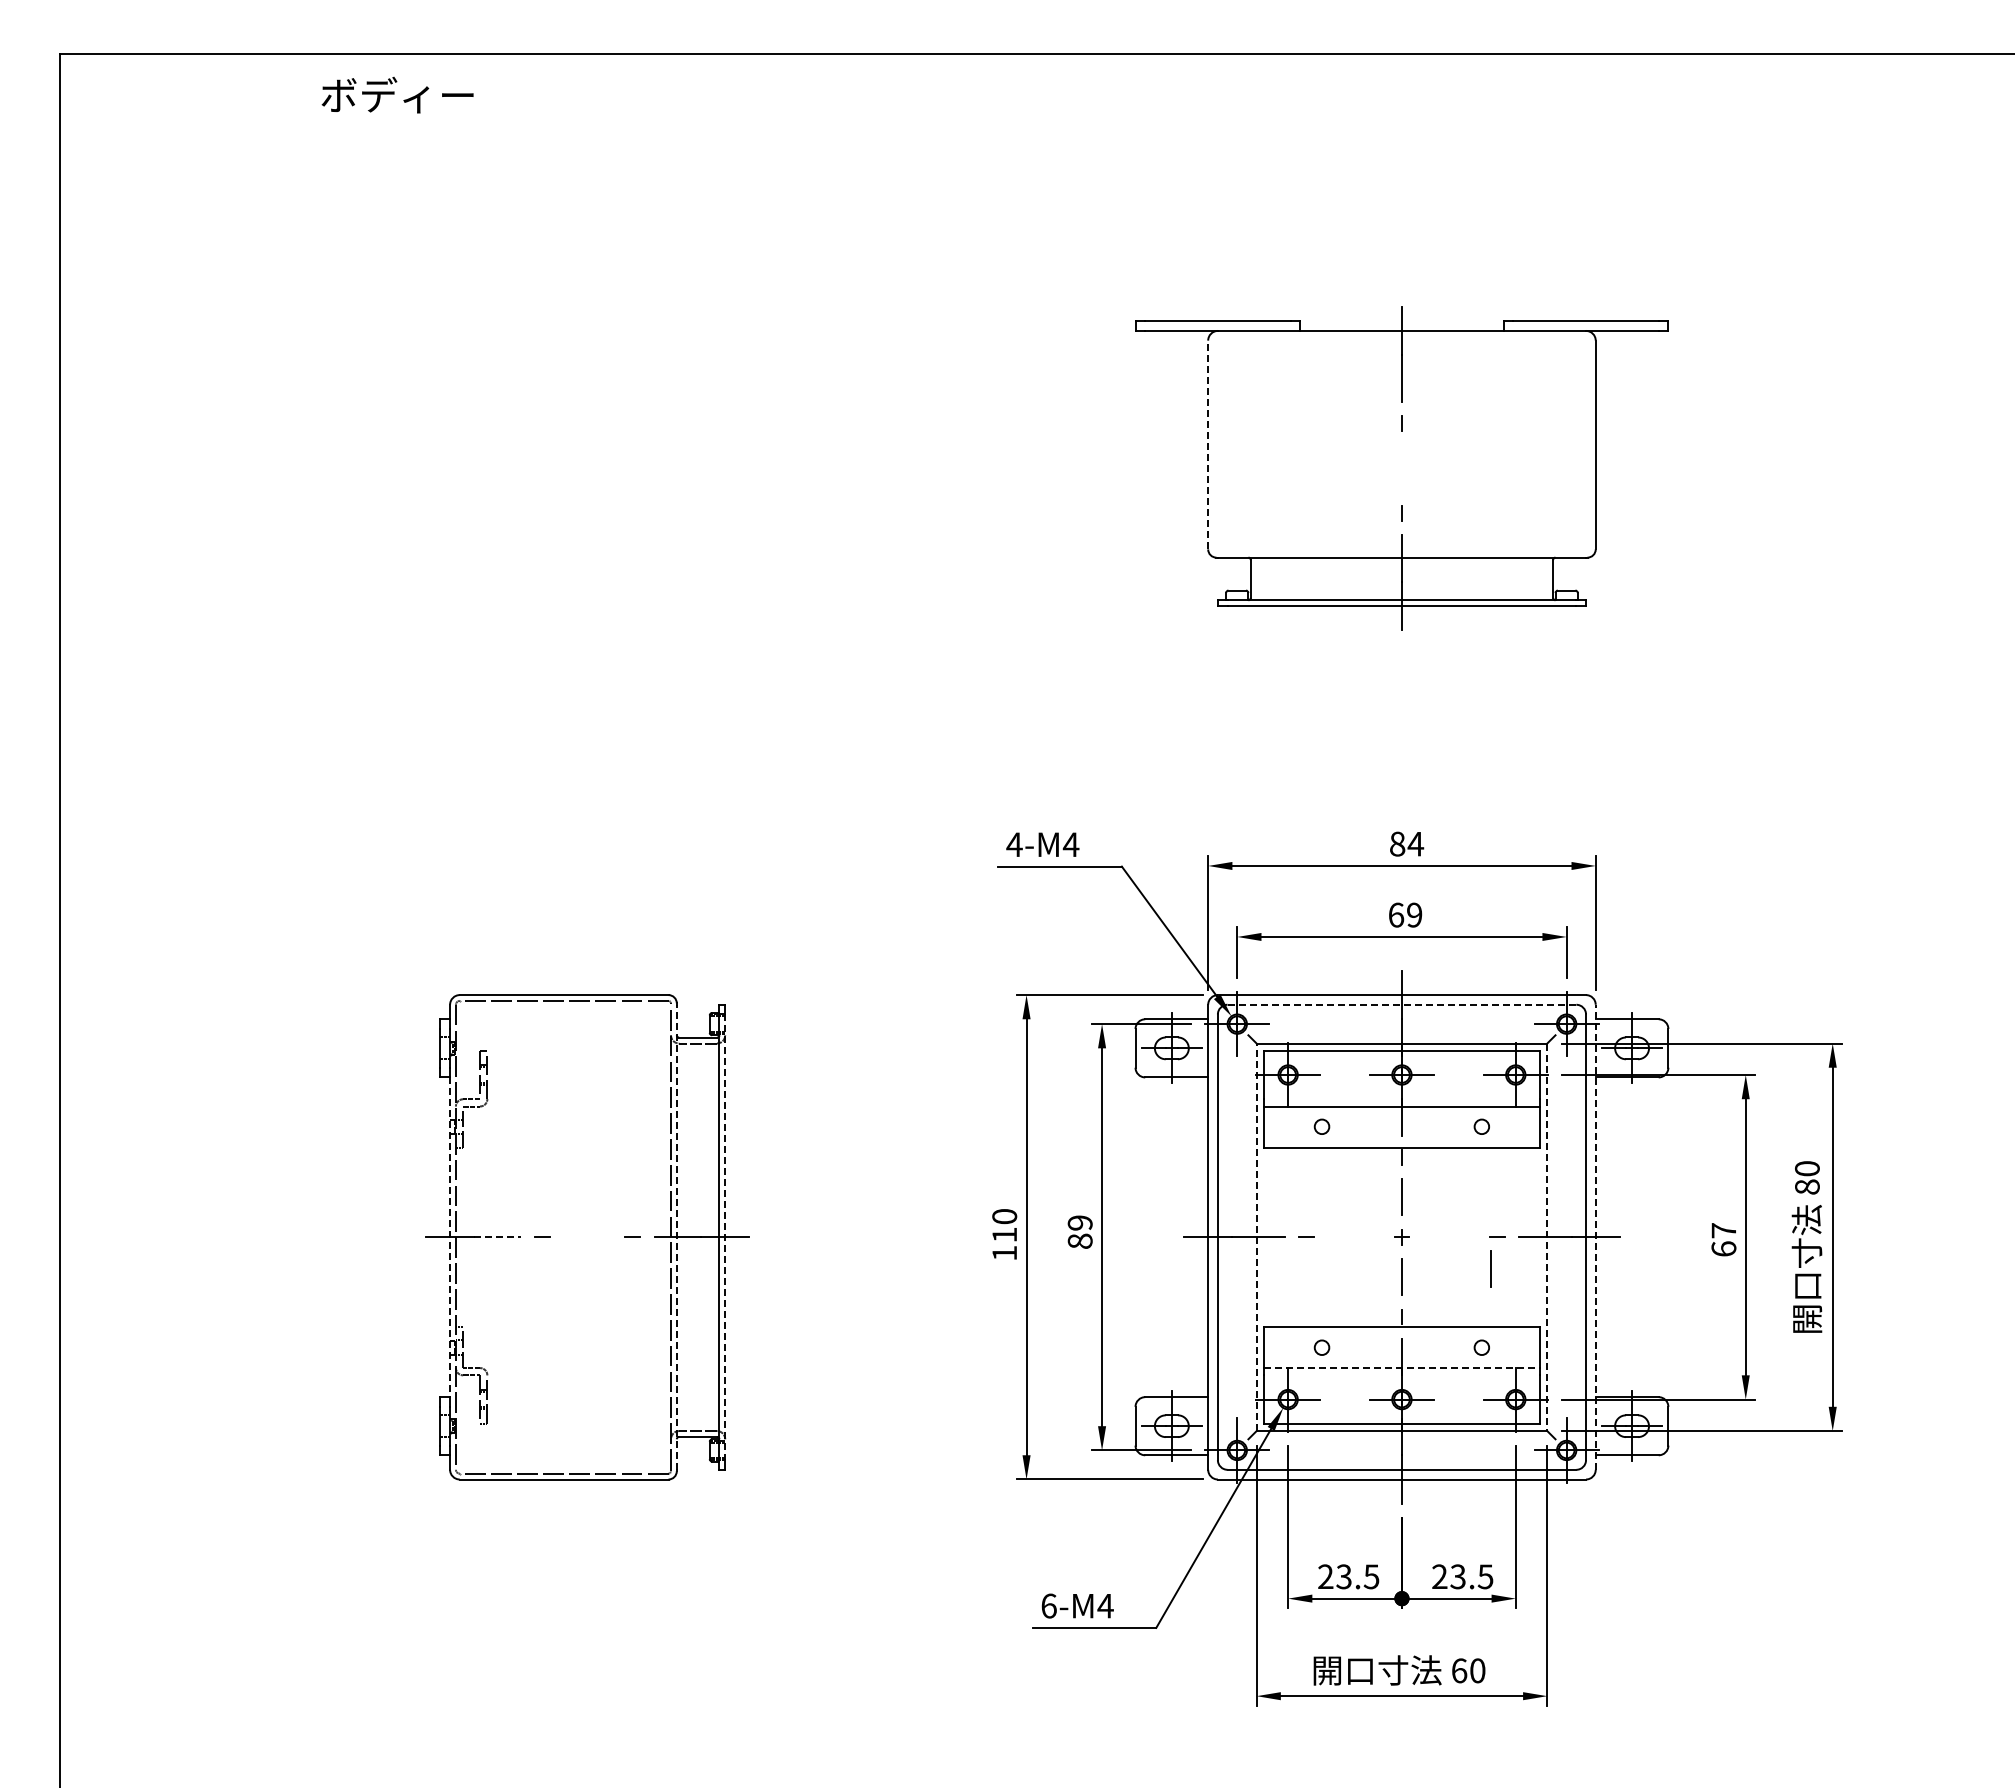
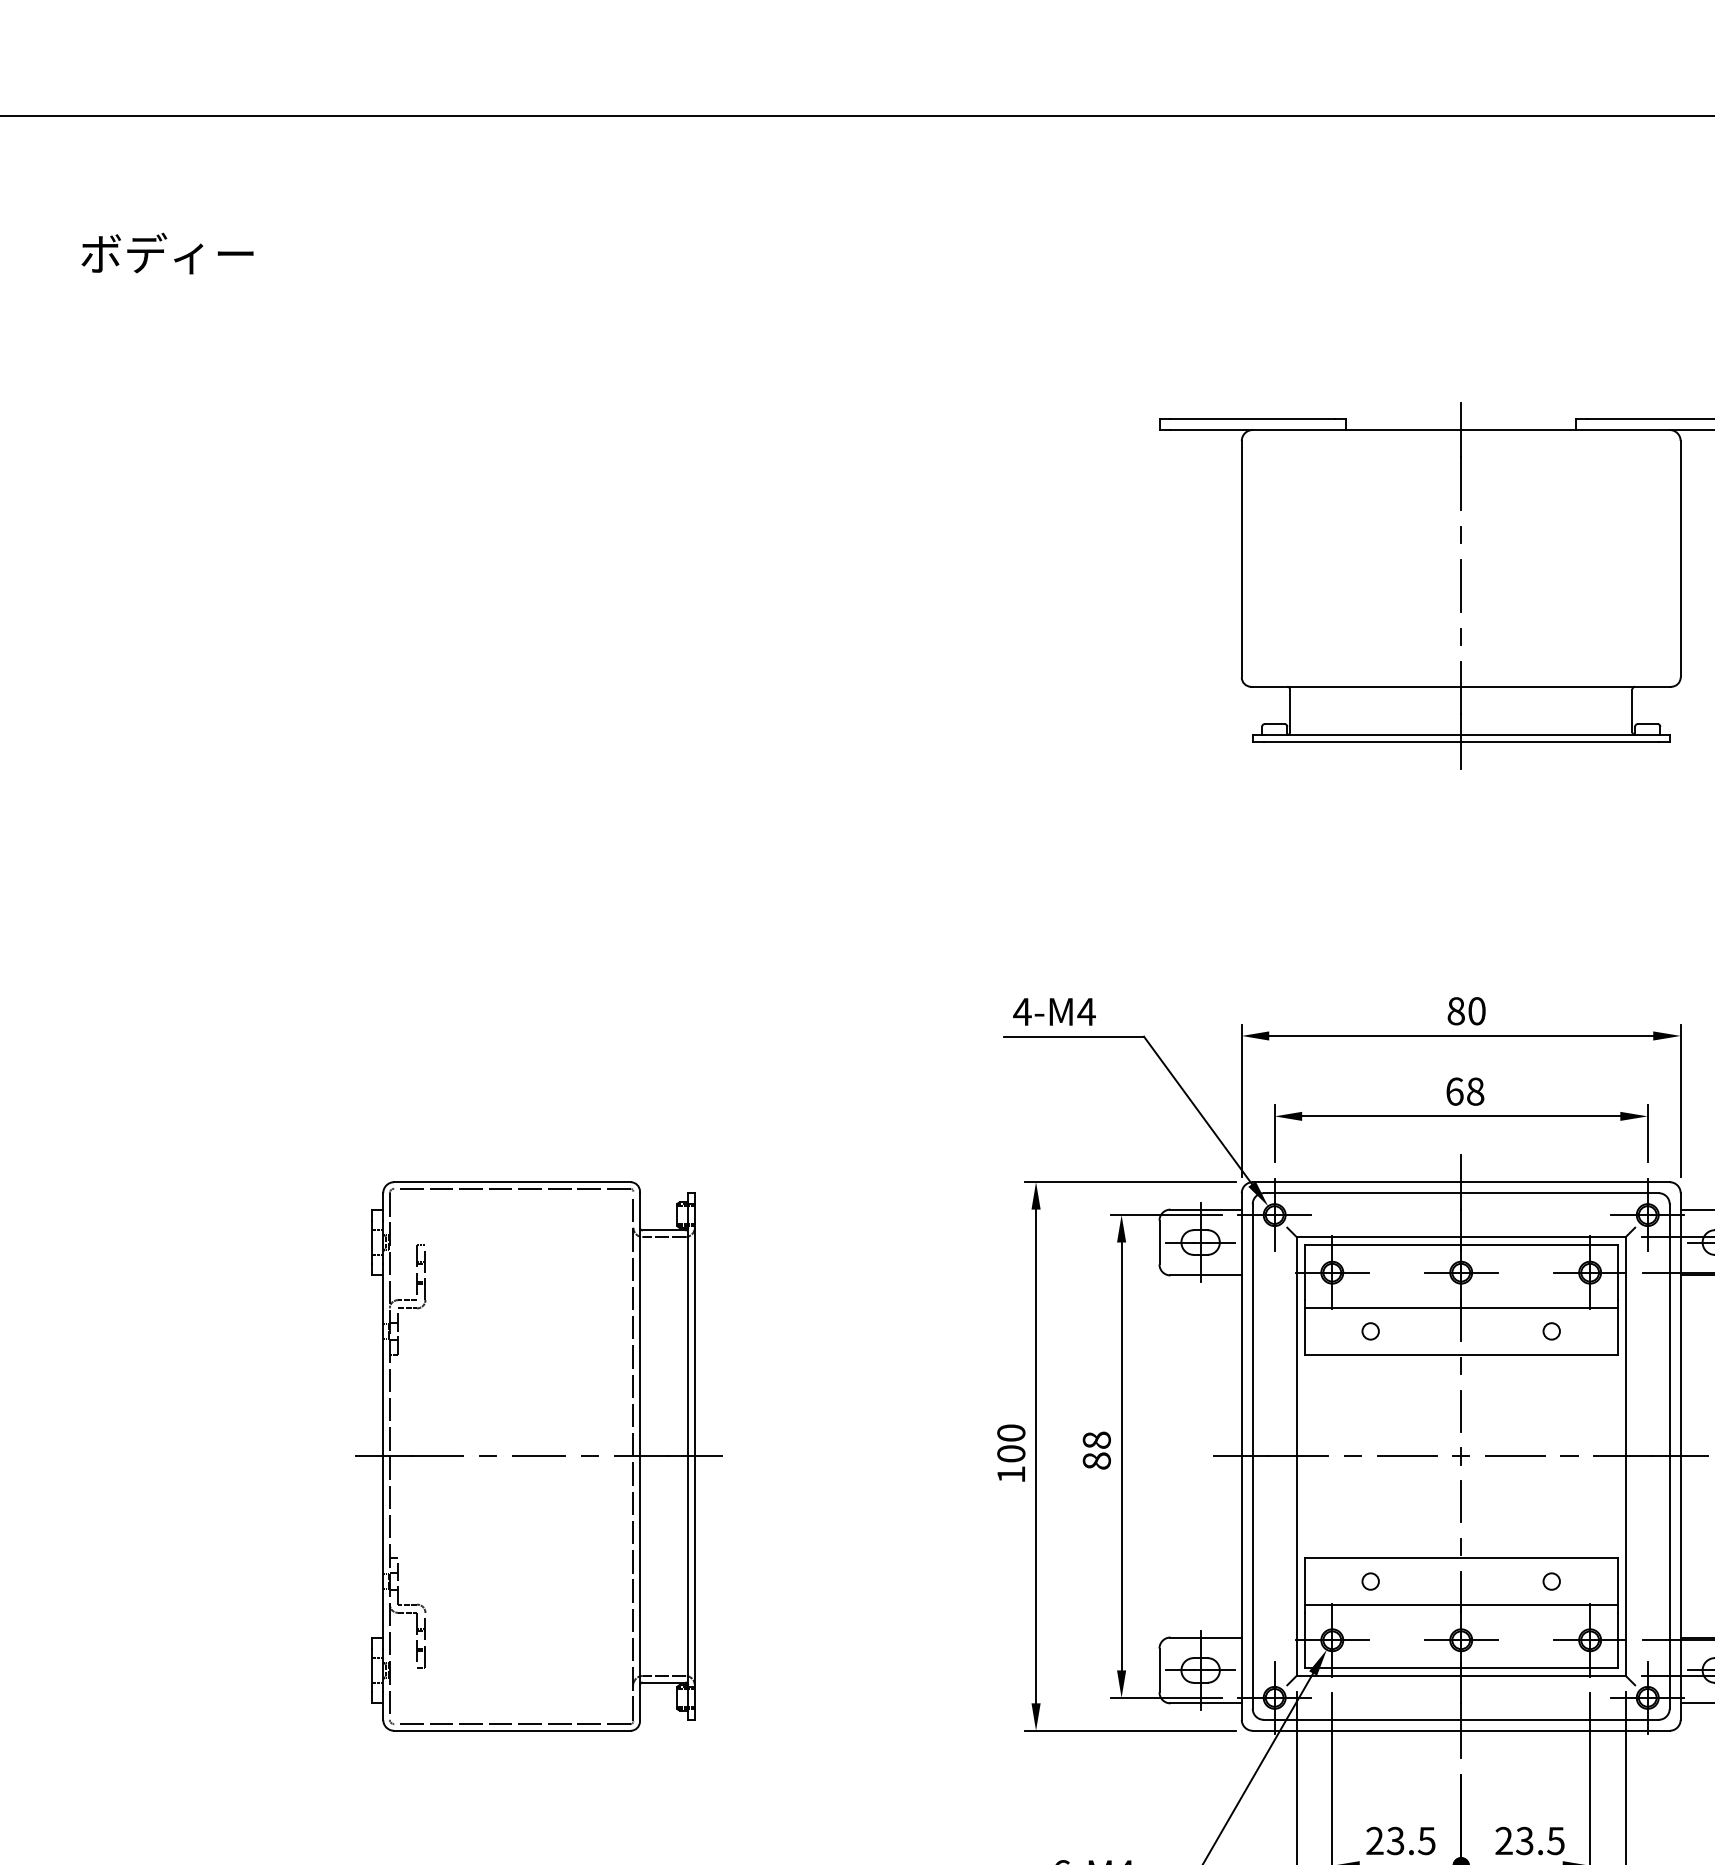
text: (397, 94) -> (167, 252), moved
line: (1208, 444) -> (1242, 558), dashed -> solid
line: (1401, 468) -> (1460, 585), added
text: (1415, 843) -> (1476, 1010), 84 -> 80
text: (1414, 914) -> (1475, 1090), 69 -> 68
line: (1401, 1004) -> (1460, 1192), dashed -> solid
text: (1079, 1222) -> (1096, 1439), 89 -> 88
text: (1004, 1234) -> (1011, 1453), 110 -> 100
line: (450, 1237) -> (383, 1456), dashed -> solid
line: (498, 1237) -> (438, 1456), dashed -> solid
line: (587, 1237) -> (538, 1456), added
line: (676, 1237) -> (639, 1456), dashed -> solid
line: (725, 1237) -> (695, 1456), dashed -> solid
line: (1256, 1237) -> (1296, 1456), dashed -> solid
line: (1354, 1237) -> (1407, 1456), added
line: (1449, 1237) -> (1515, 1456), added
line: (1547, 1237) -> (1626, 1456), dashed -> solid
line: (1595, 1237) -> (1680, 1456), dashed -> solid
line: (1490, 1268) -> (1561, 1491), removed
line: (1402, 1368) -> (1461, 1605), dashed -> solid

